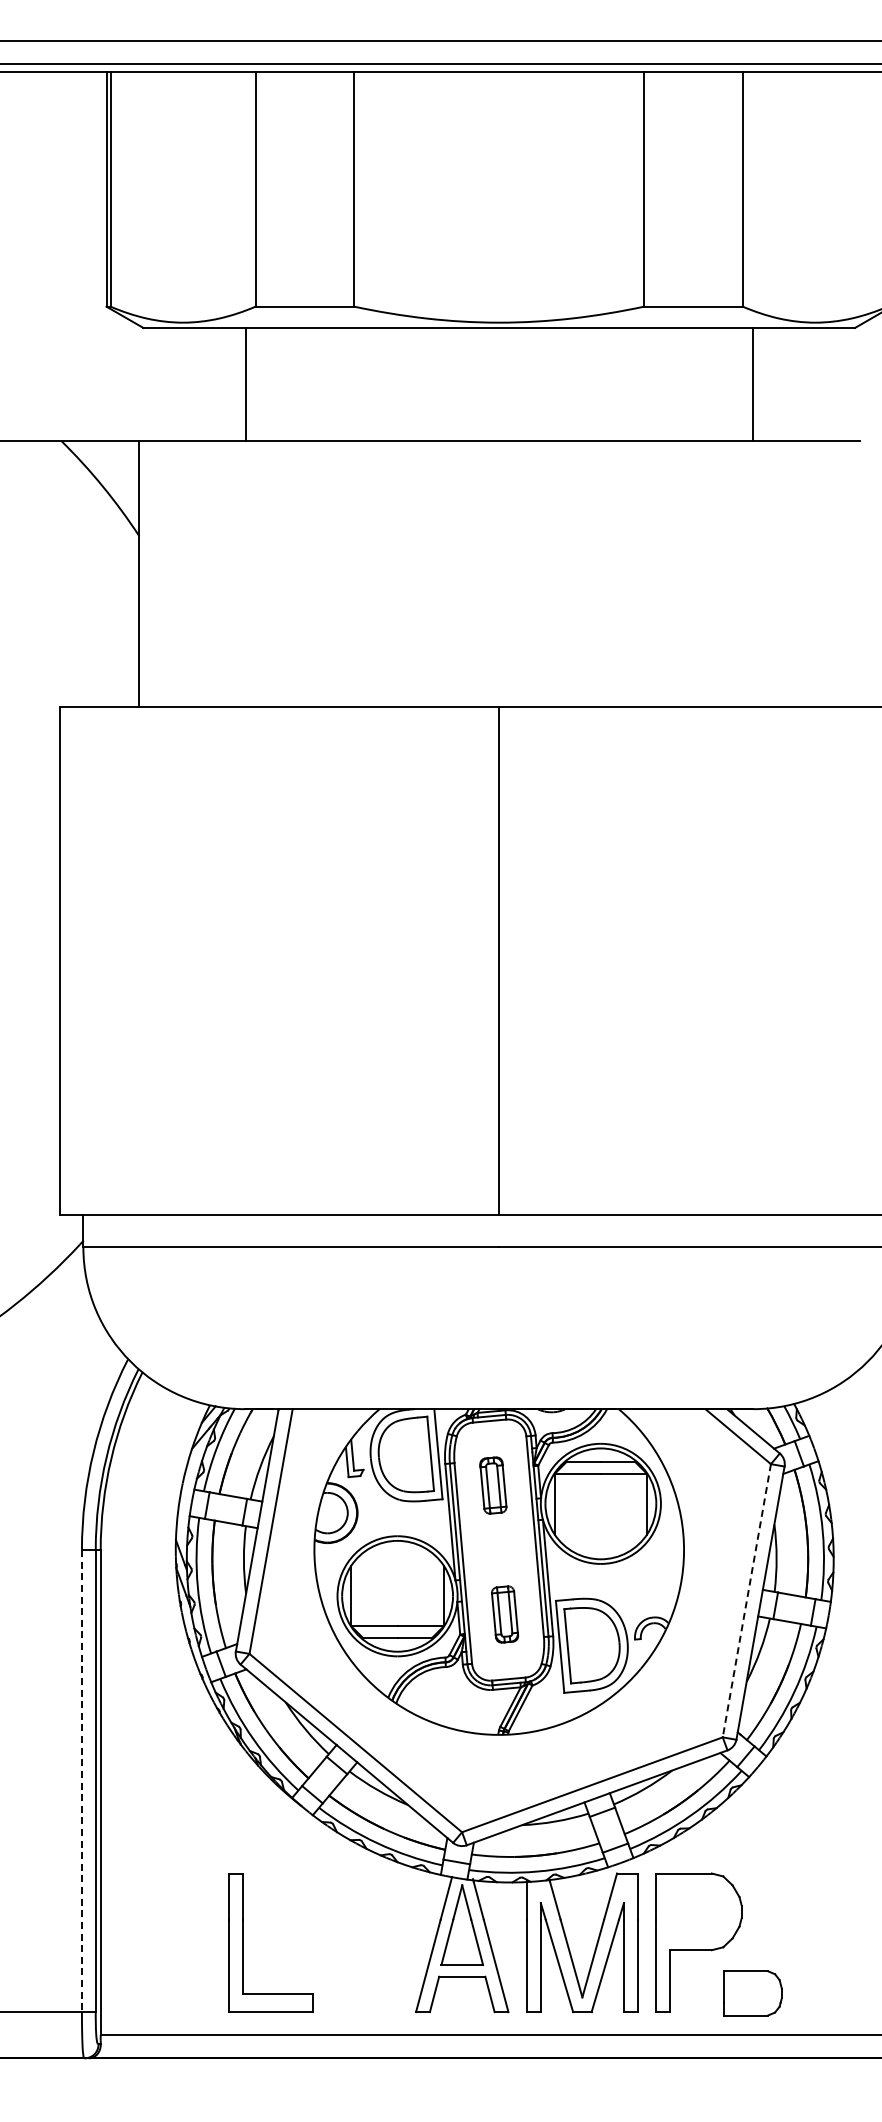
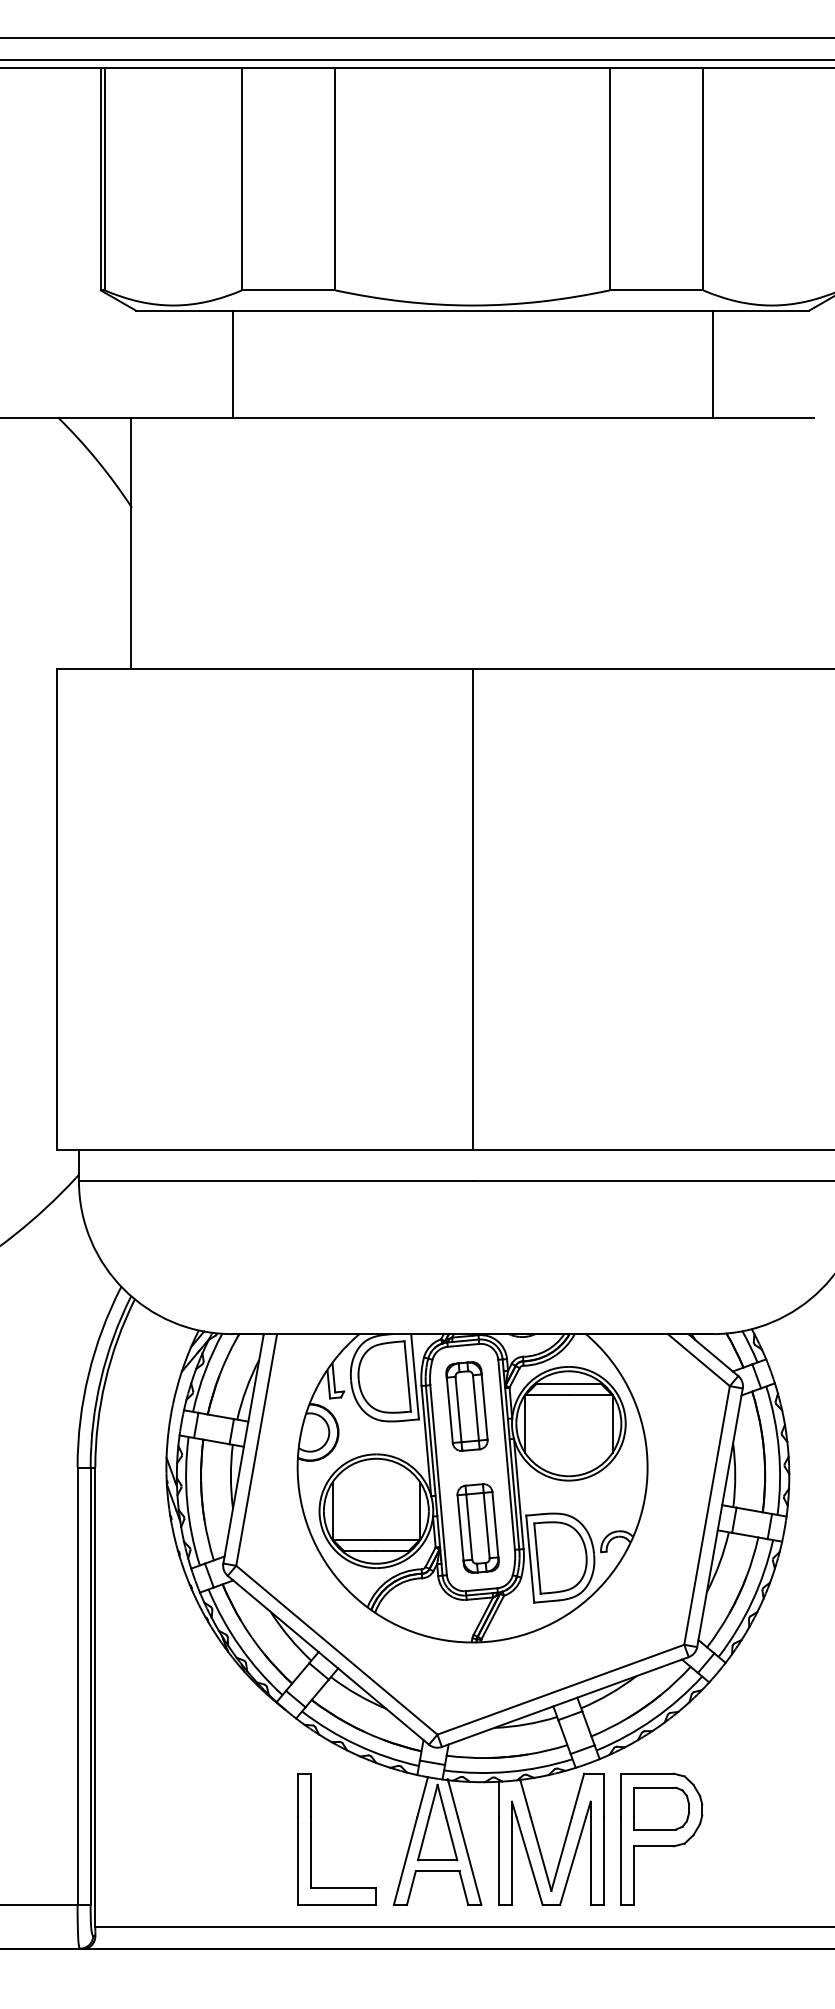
part: (493, 1485) -> (467, 1406), size x1.67
line: (746, 1600) -> (706, 1515), dashed -> solid
part: (504, 1614) -> (477, 1528), size x1.67
line: (81, 1781) -> (77, 1686), dashed -> solid
part: (243, 1942) -> (310, 1839), moved
part: (752, 1993) -> (661, 1808), moved

